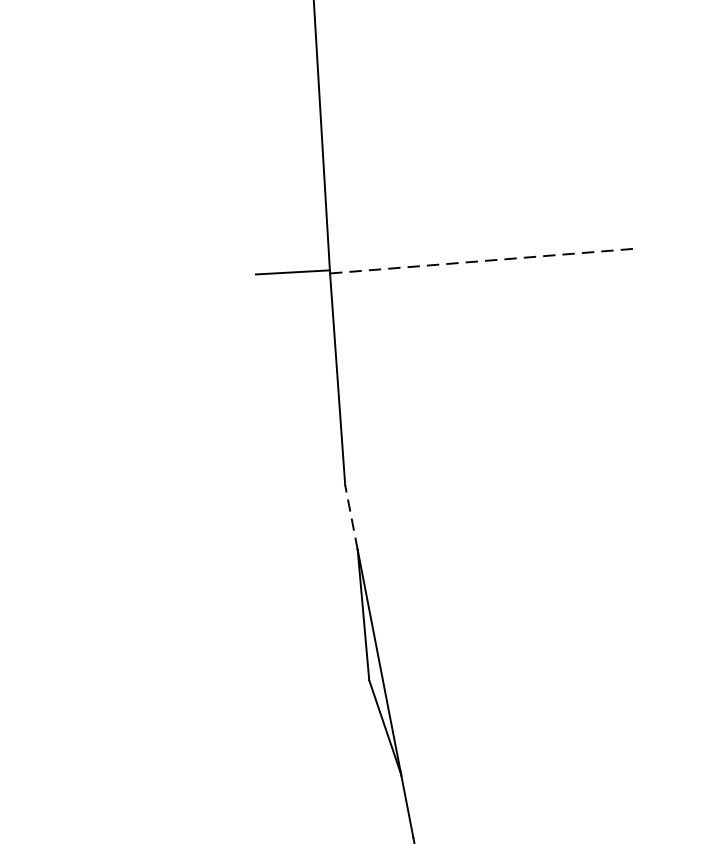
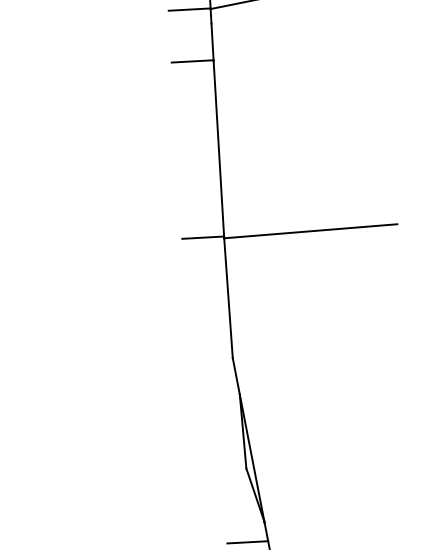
line: (482, 261) -> (310, 231), dashed -> solid
line: (351, 517) -> (236, 376), dashed -> solid
line: (371, 810) -> (247, 542), added

